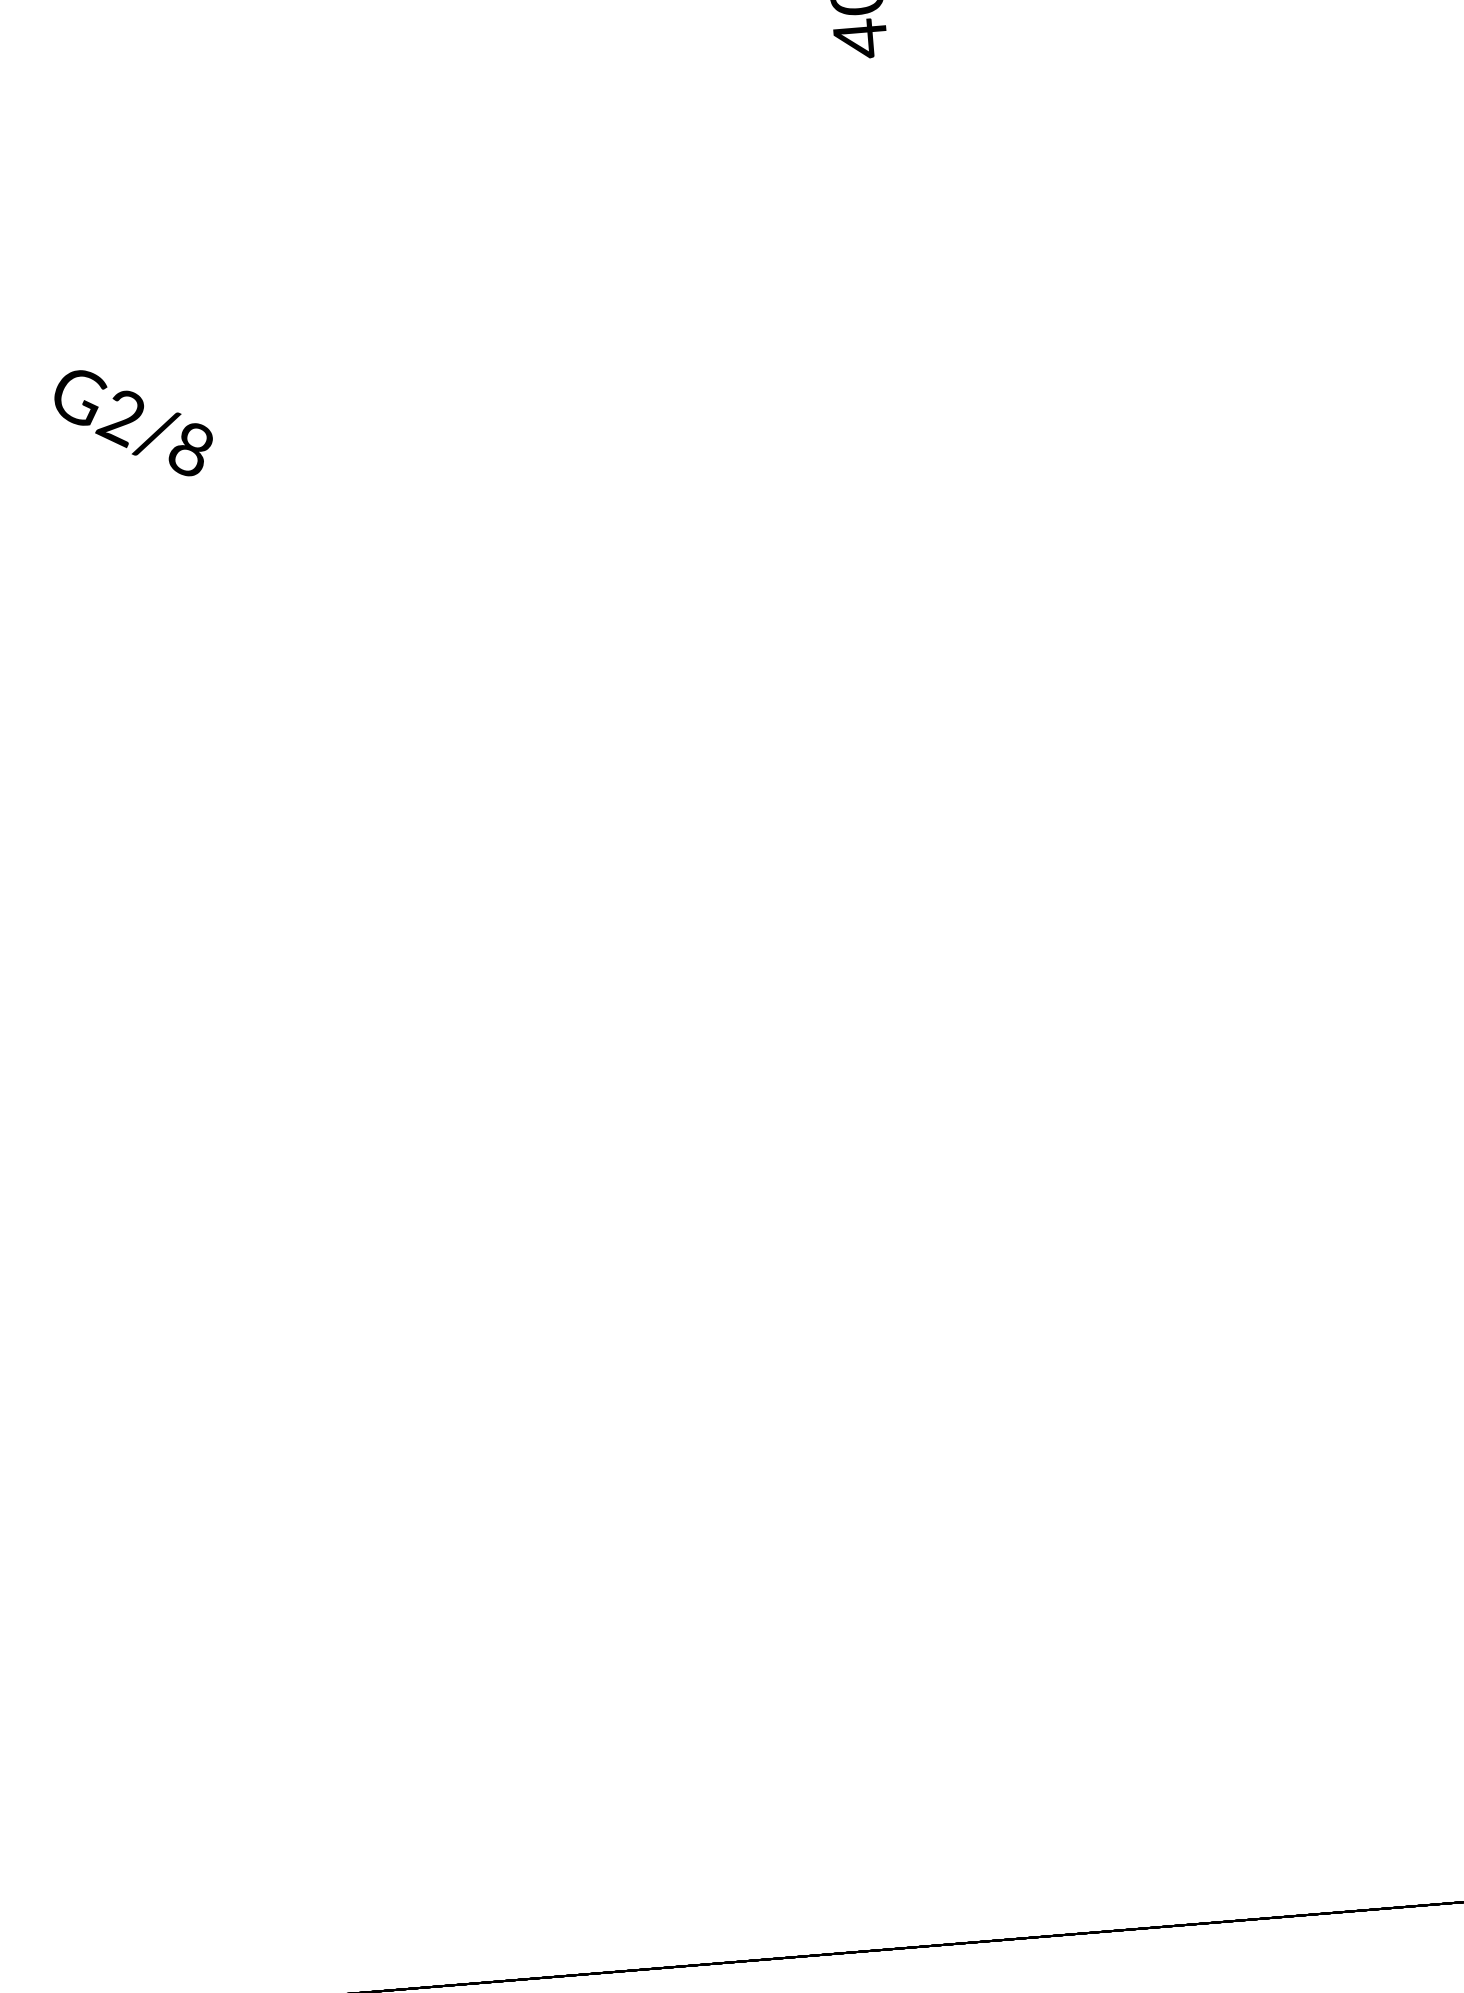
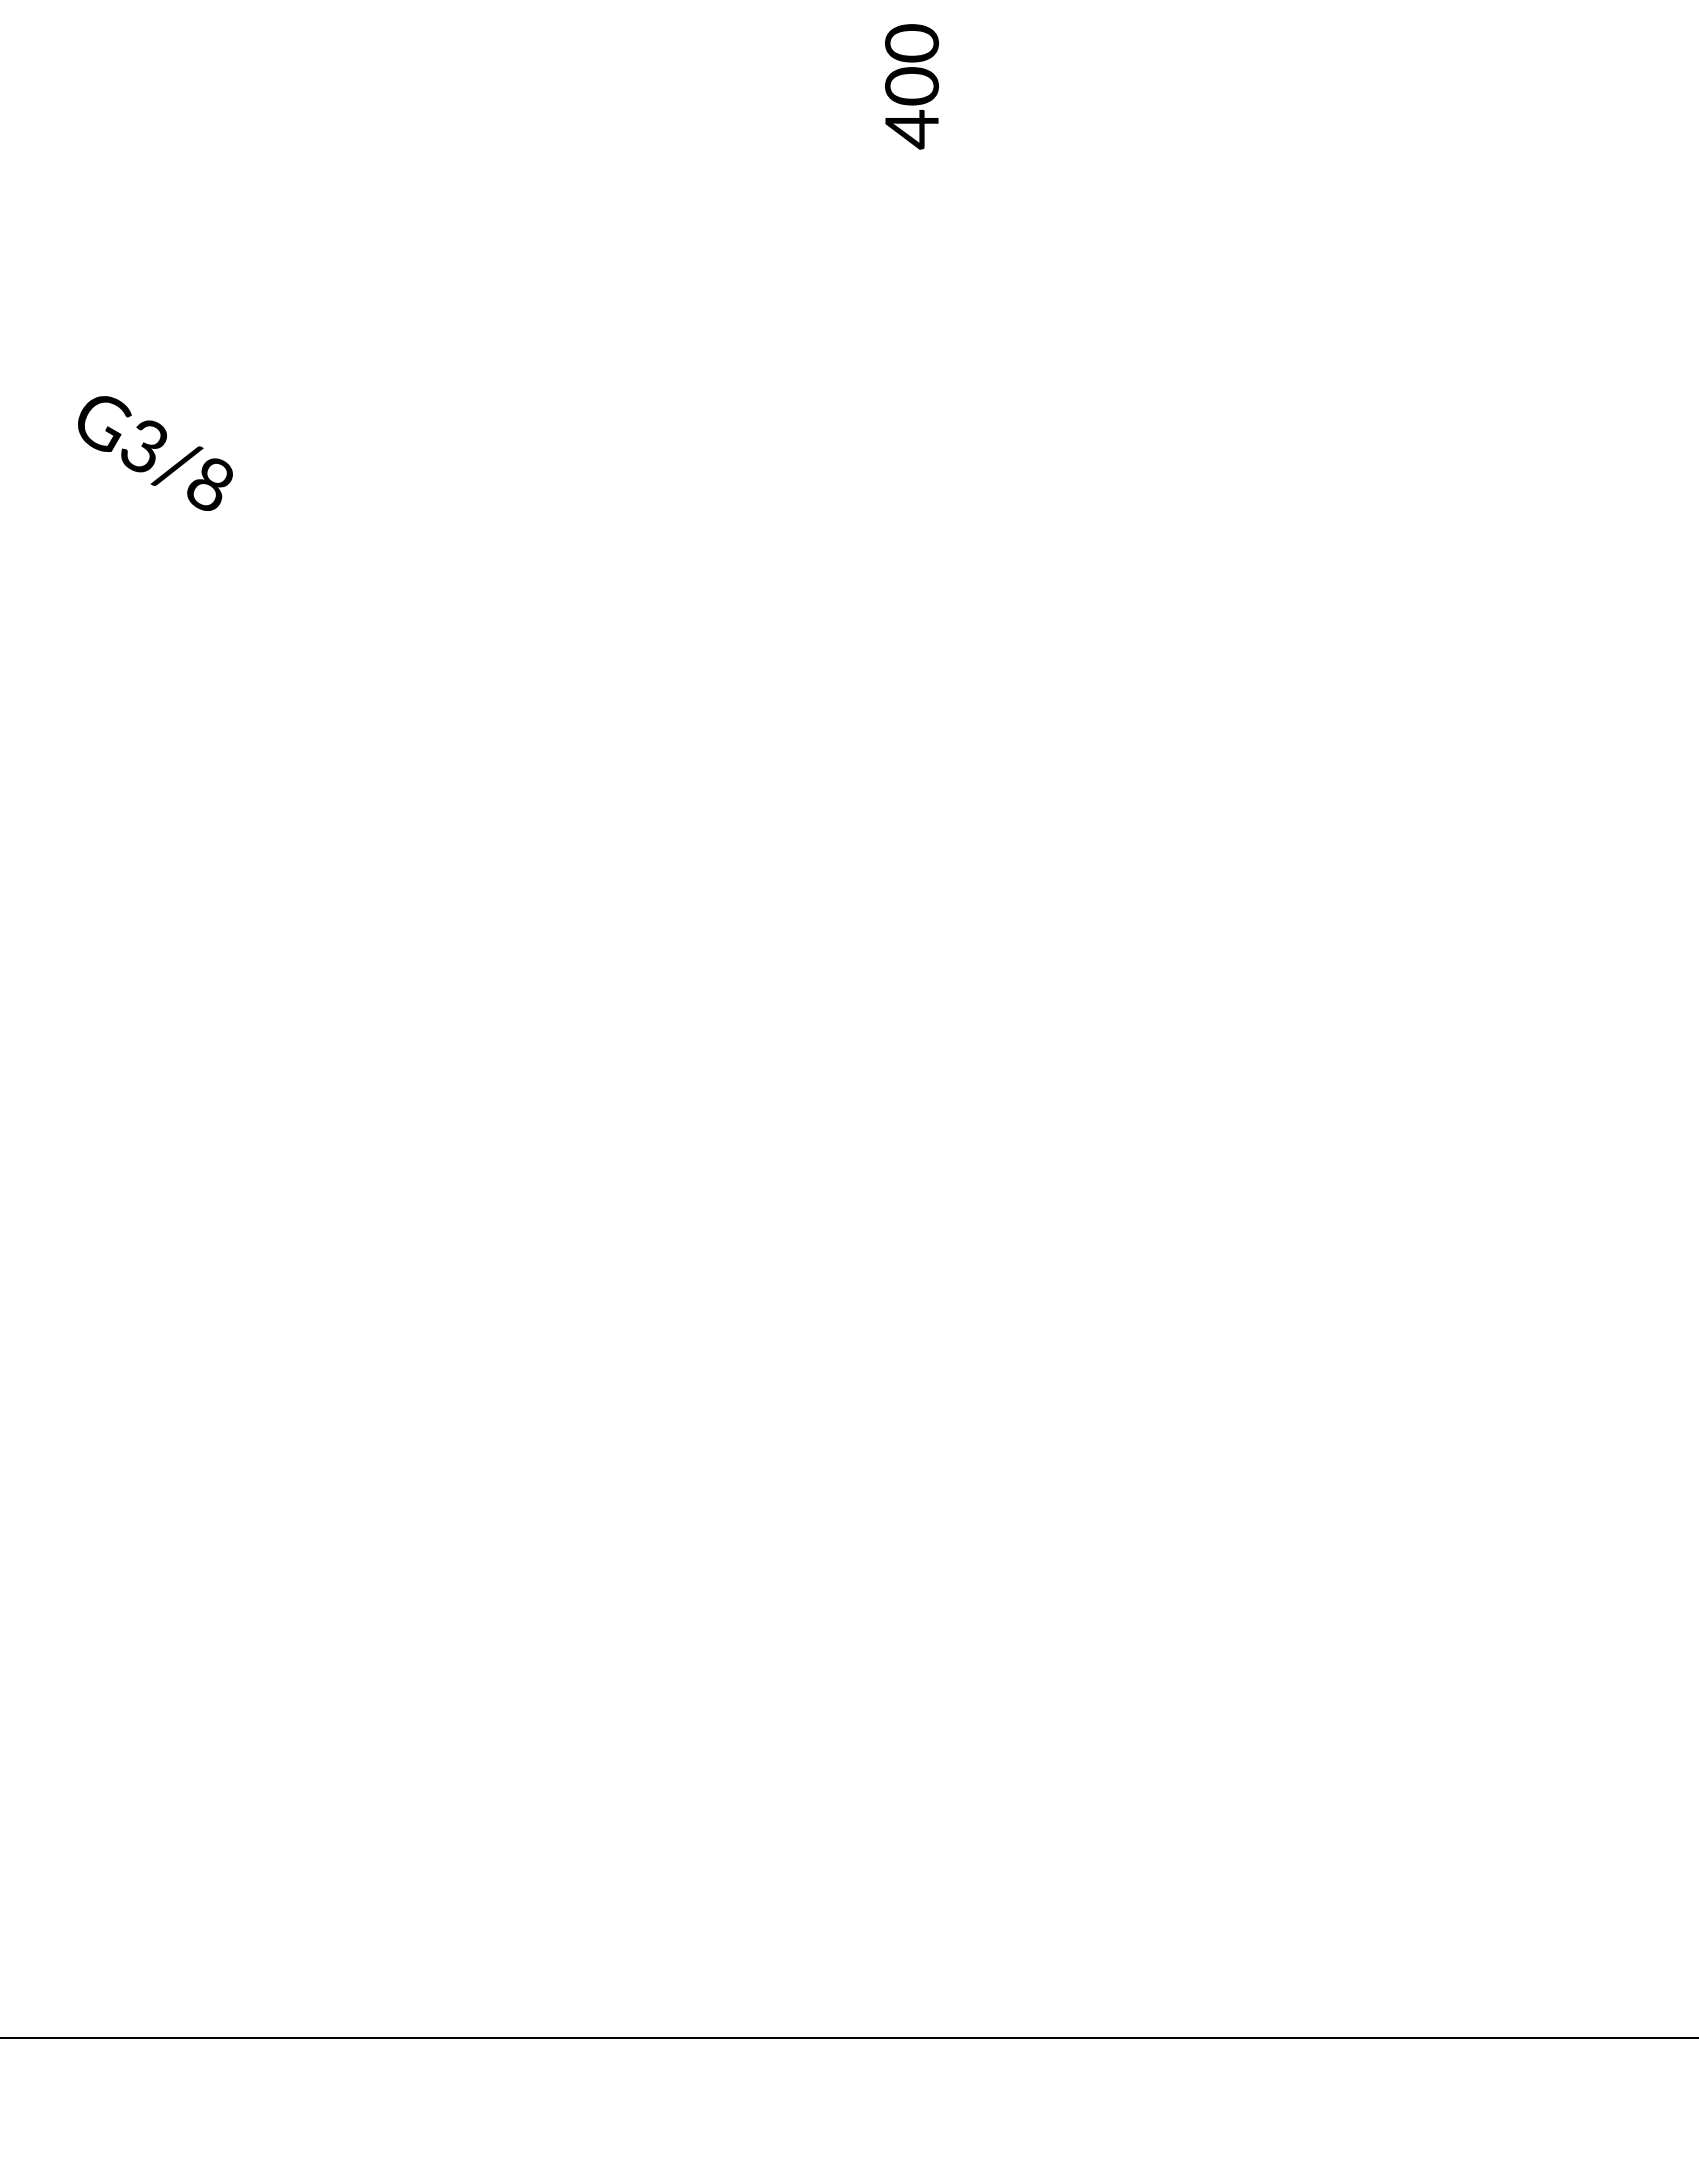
text: (119, 419) -> (141, 448), G2/8 -> G3/8

